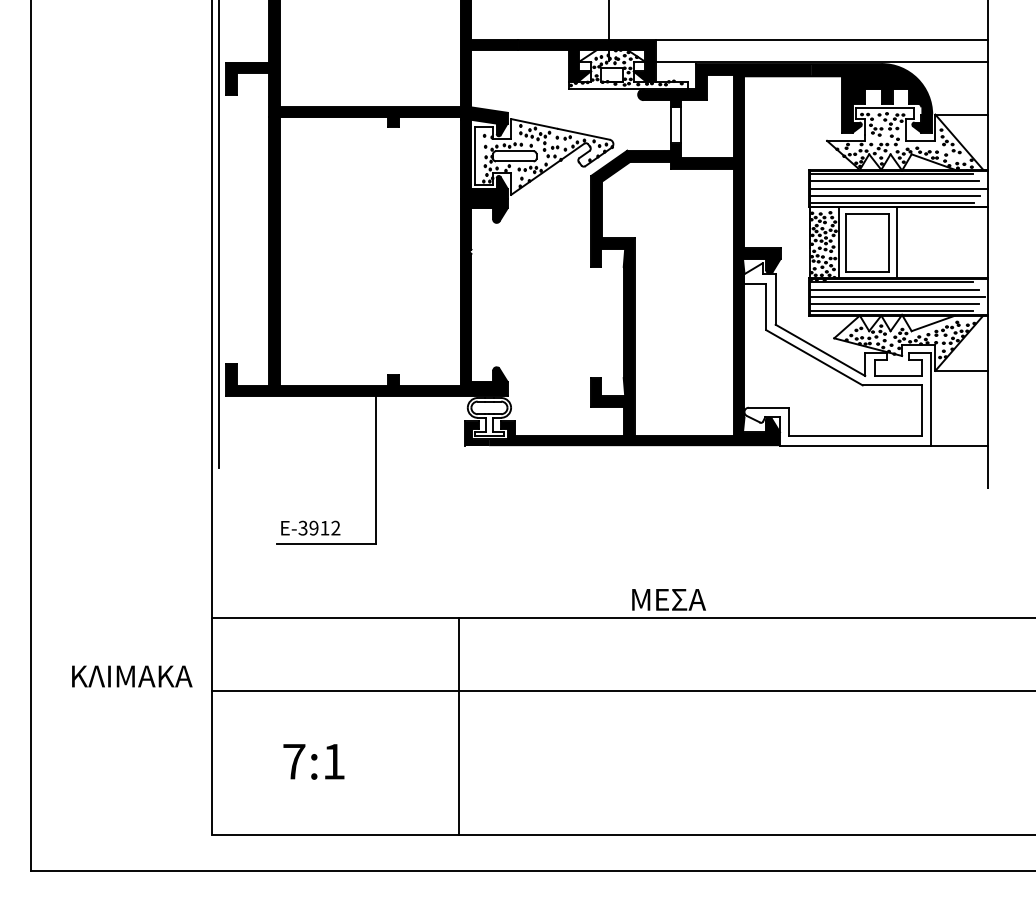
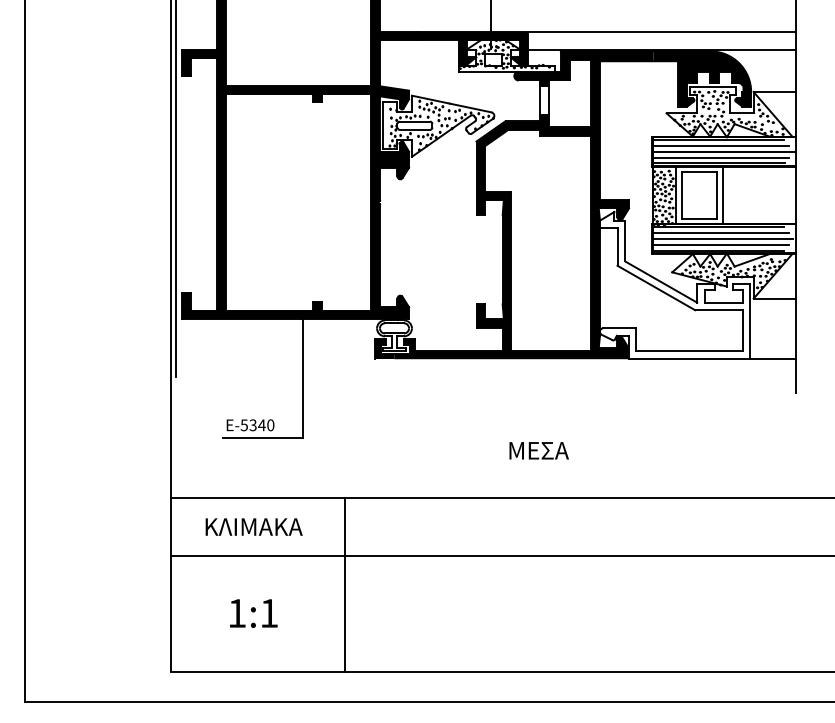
text: (319, 527) -> (257, 424), E-3912 -> E-5340
text: (668, 599) -> (538, 450), moved
text: (132, 676) -> (254, 527), moved
line: (459, 726) -> (345, 585), moved
text: (294, 761) -> (237, 613), 7:1 -> 1:1

